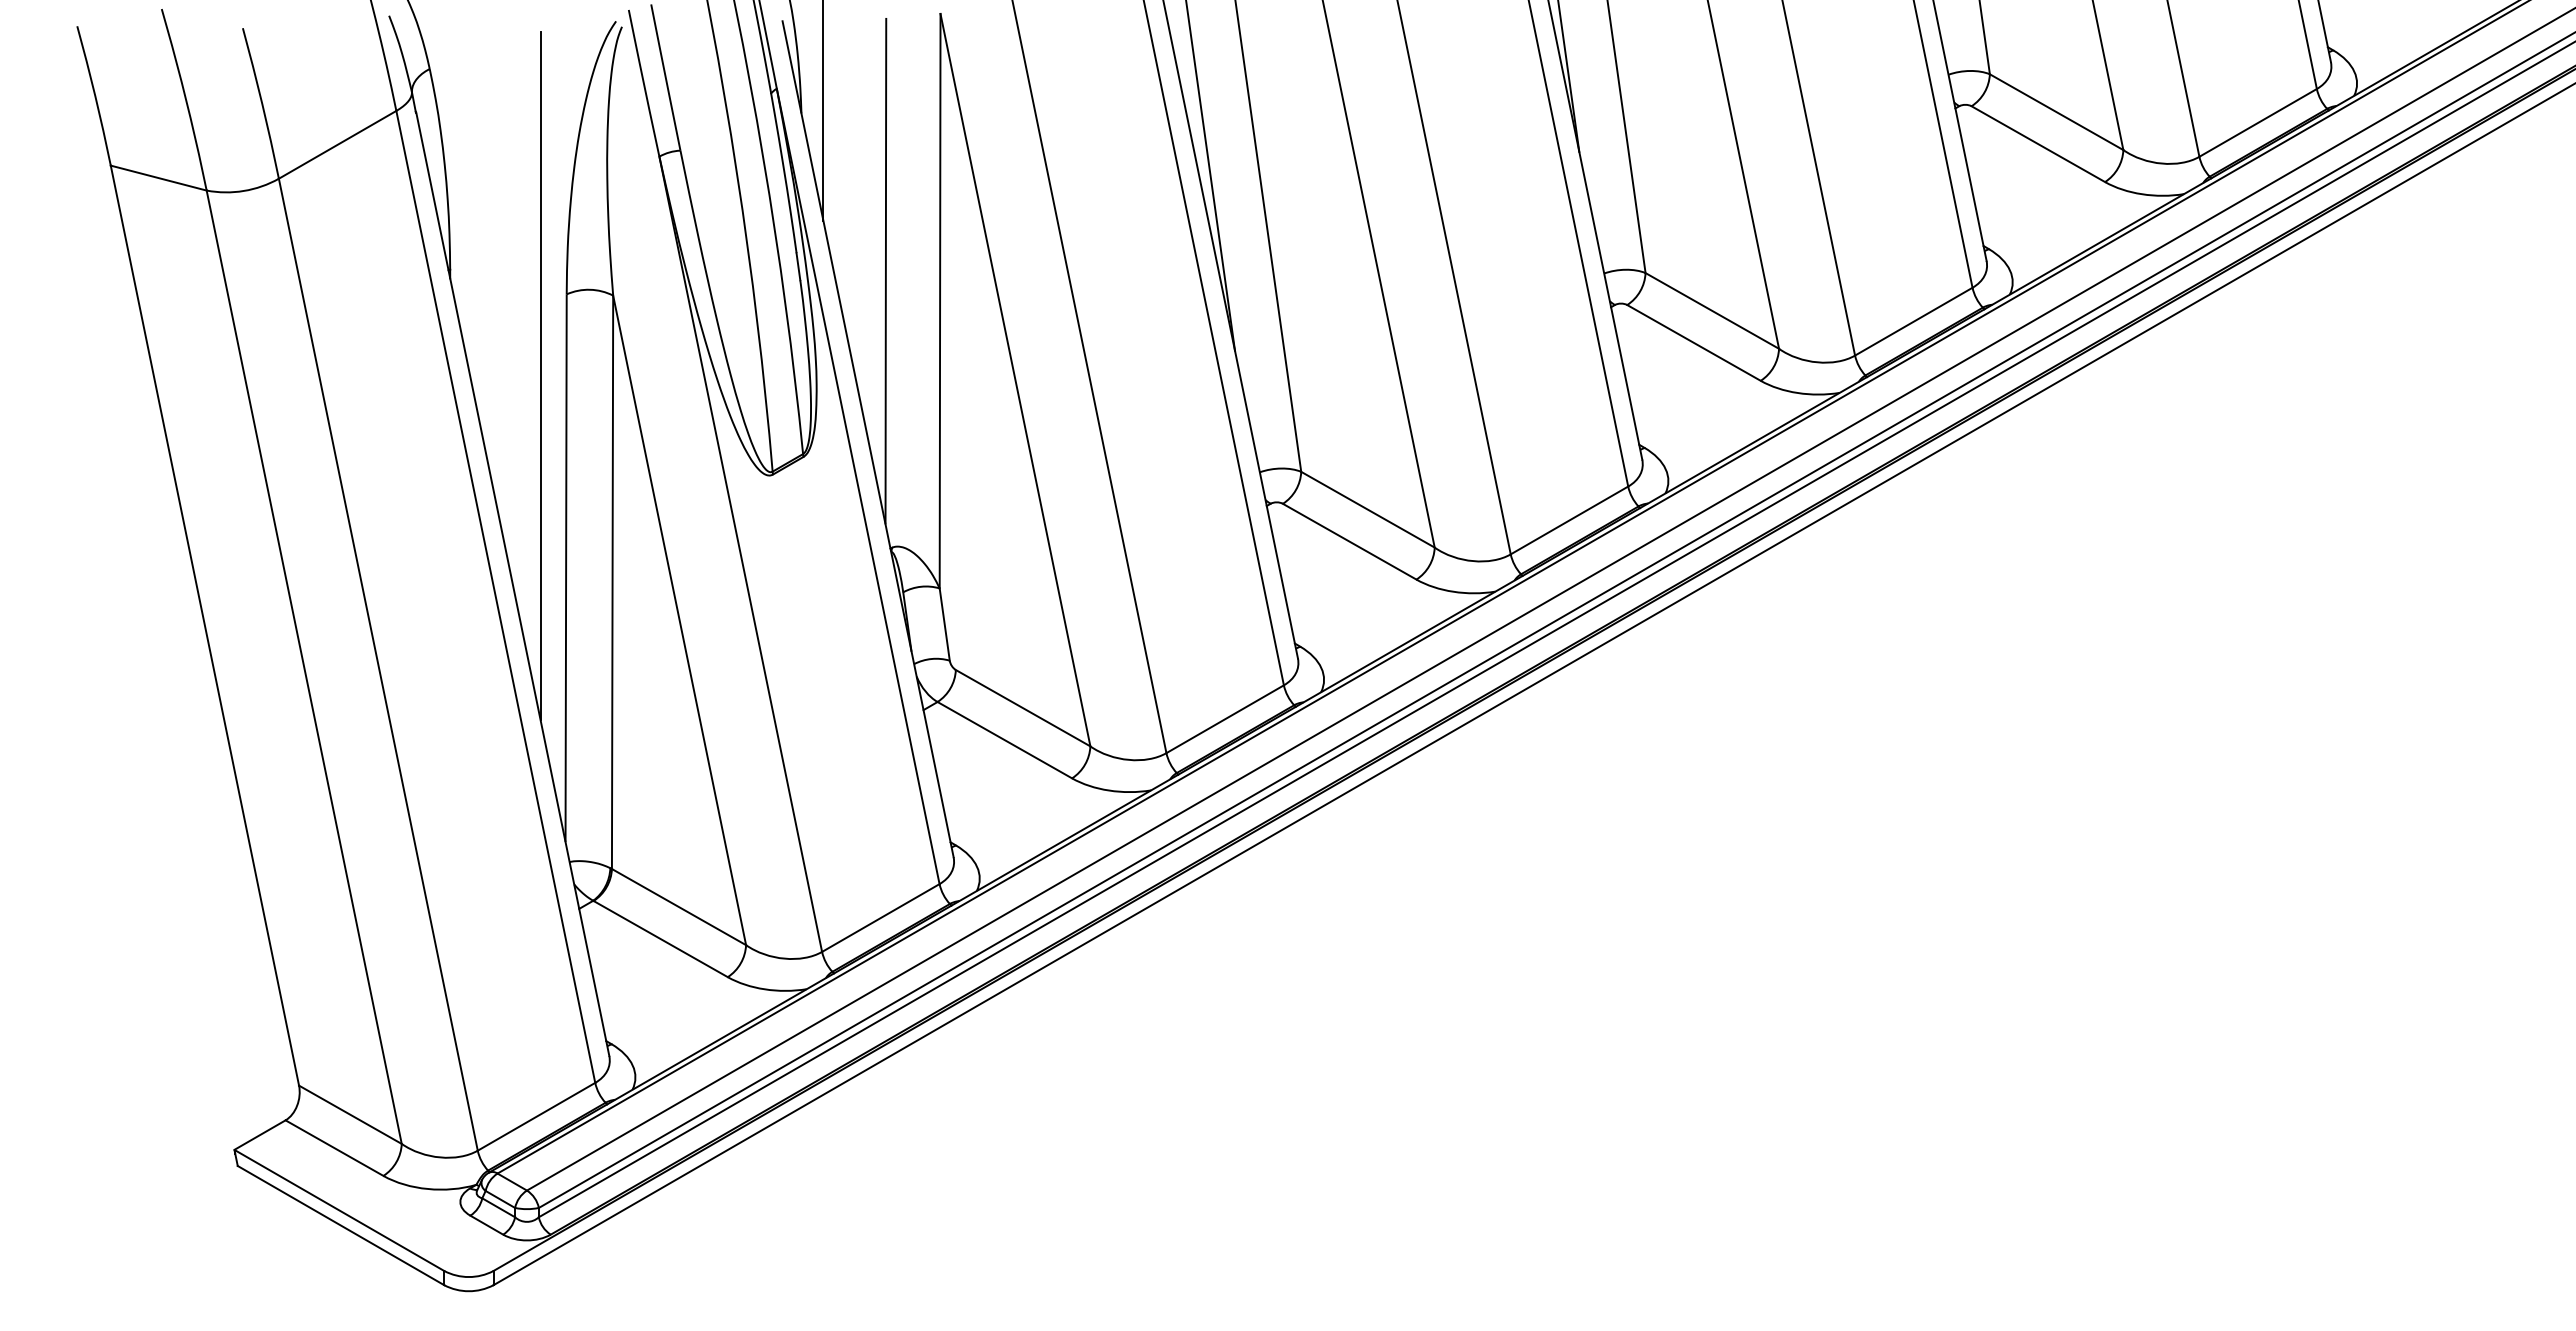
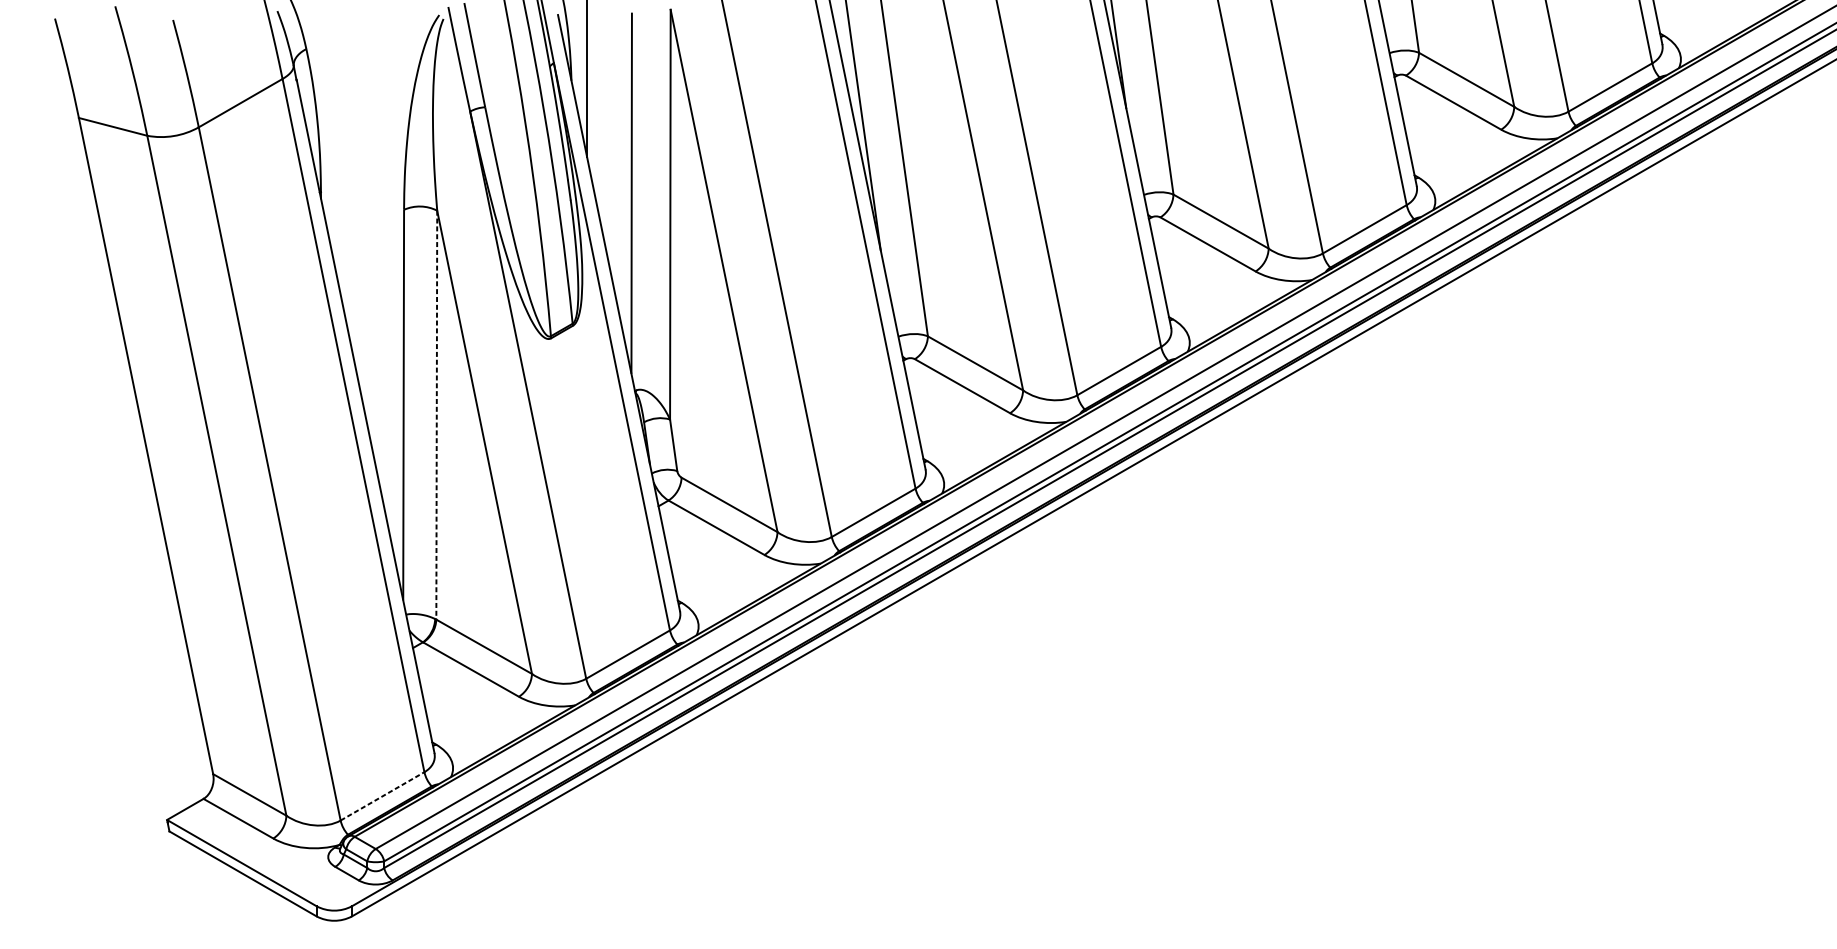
line: (540, 375) -> (385, 267), removed
line: (612, 583) -> (436, 416), solid -> dashed
line: (536, 1116) -> (382, 796), solid -> dashed

